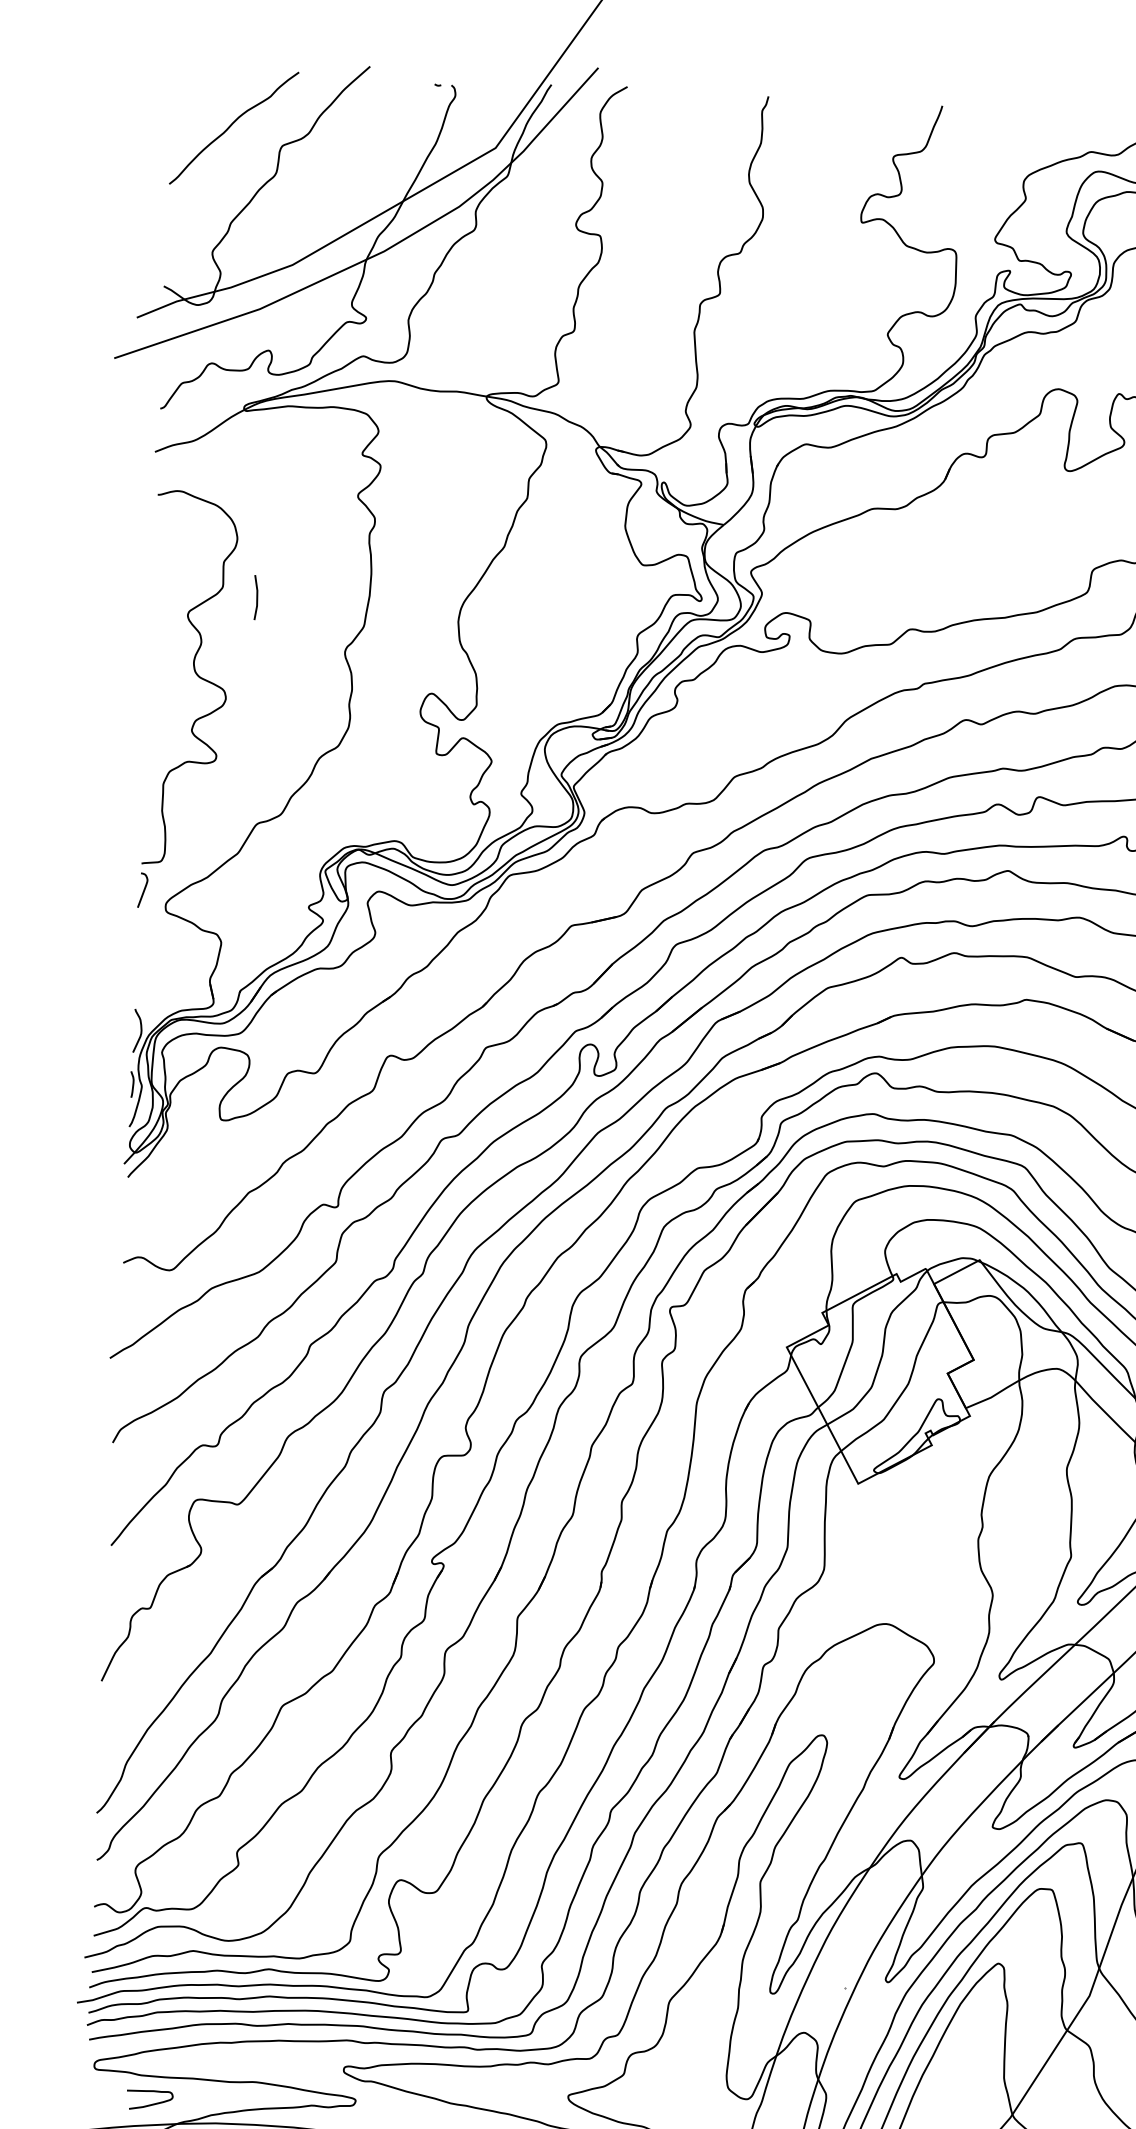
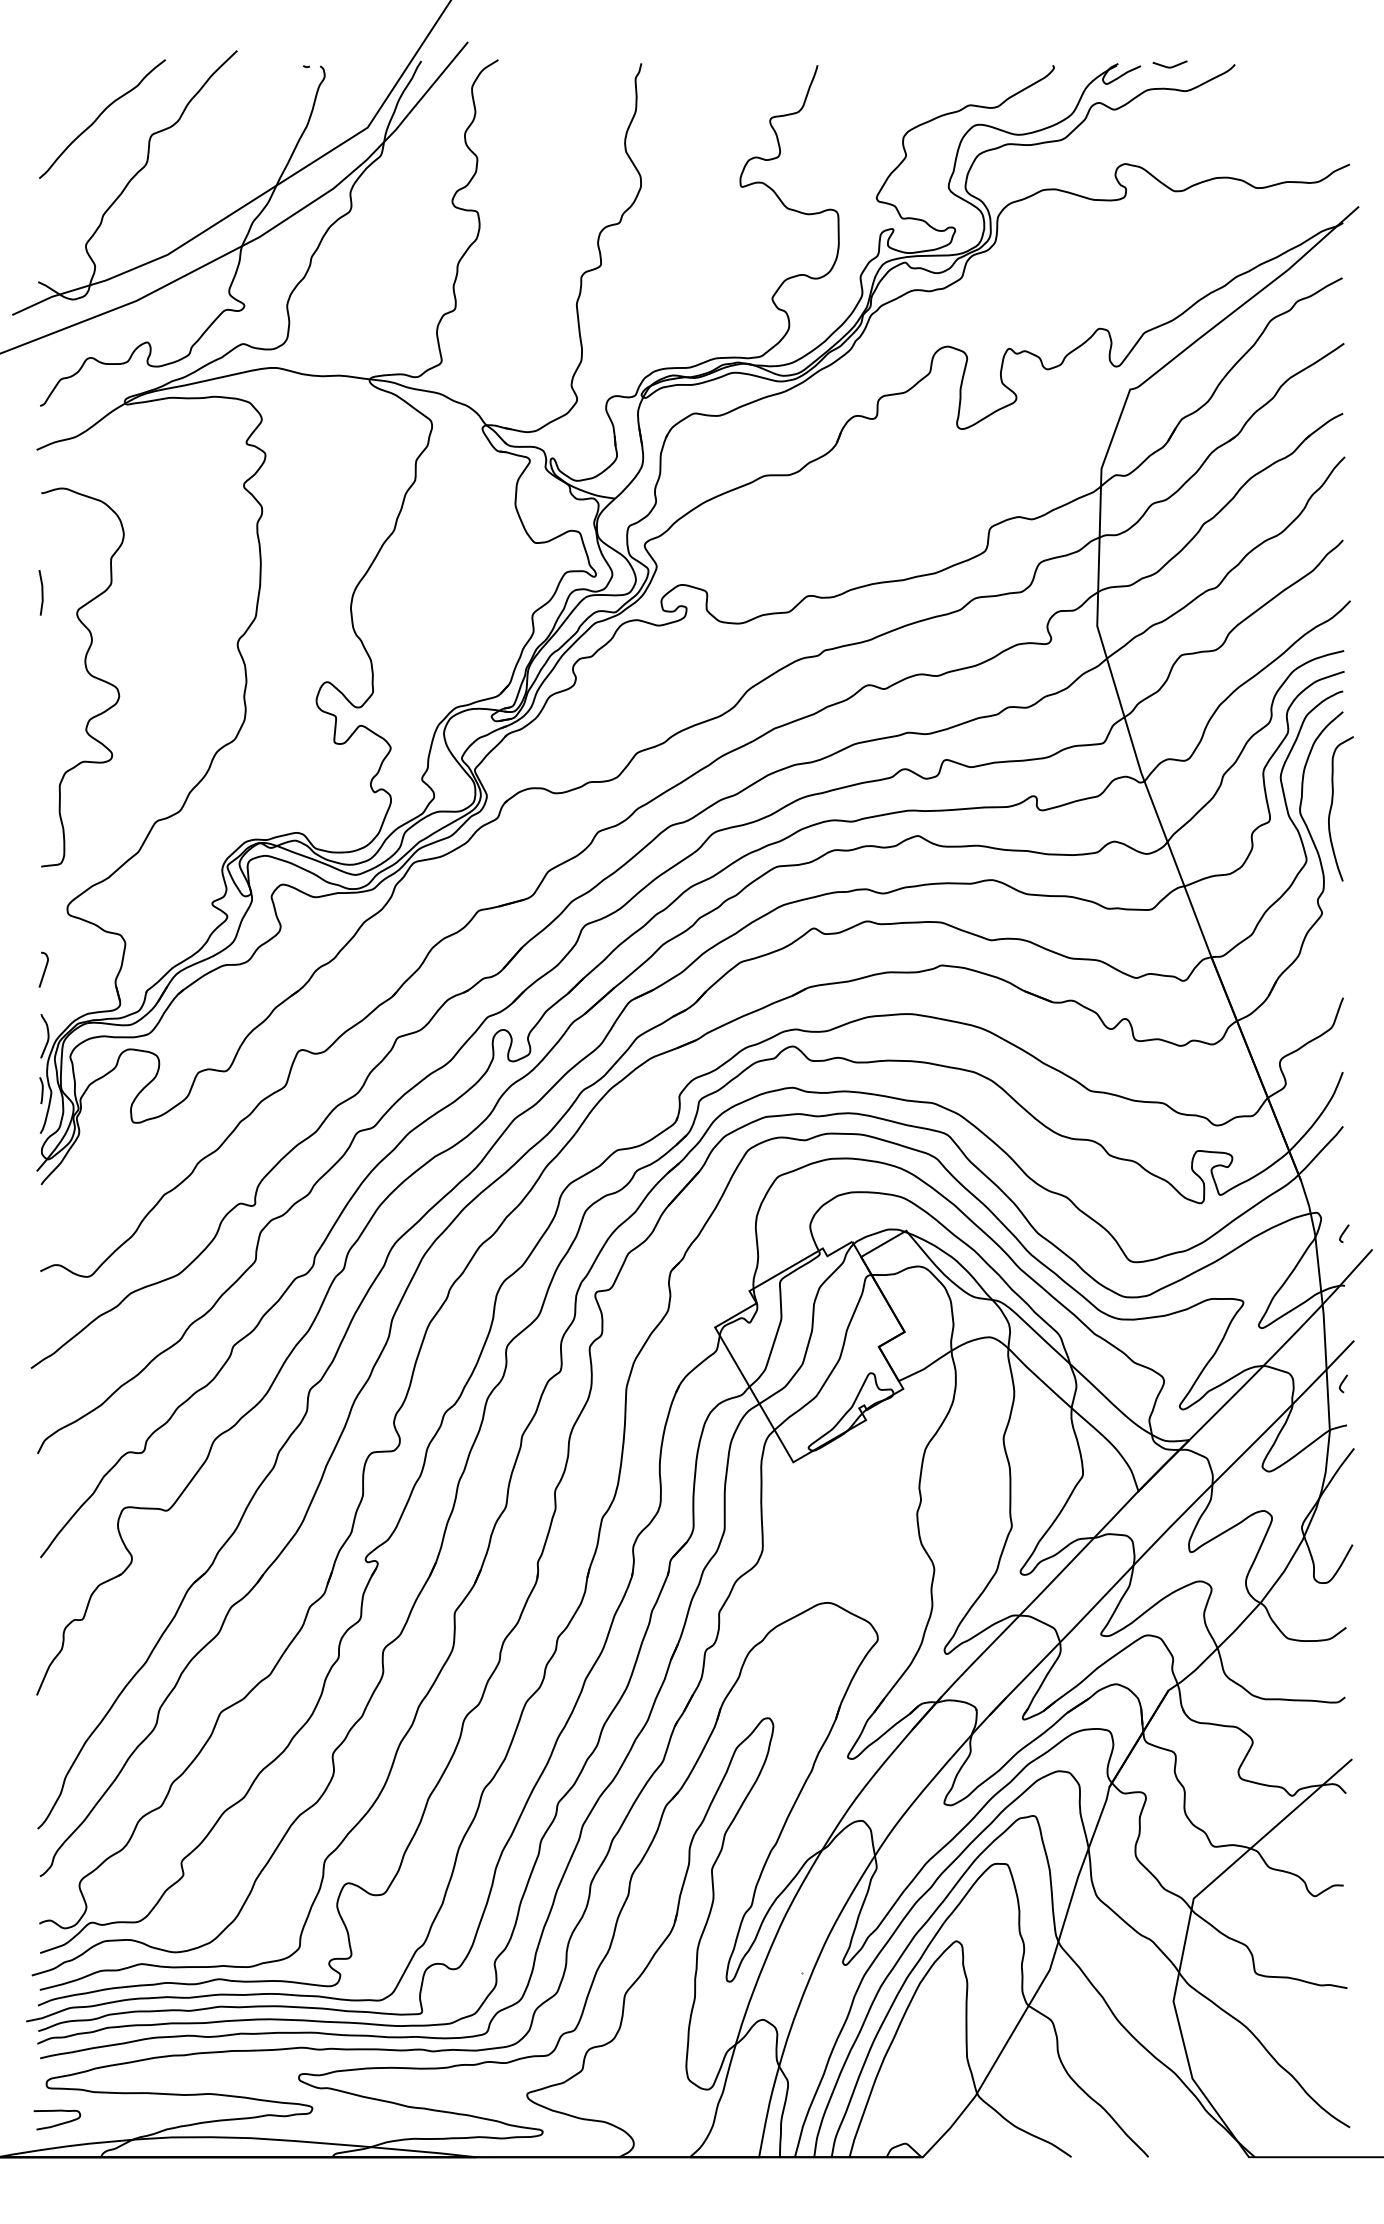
line: (256, 597) -> (41, 592), moved
curve: (143, 890) -> (44, 969), moved
curve: (150, 2103) -> (58, 2123), moved

